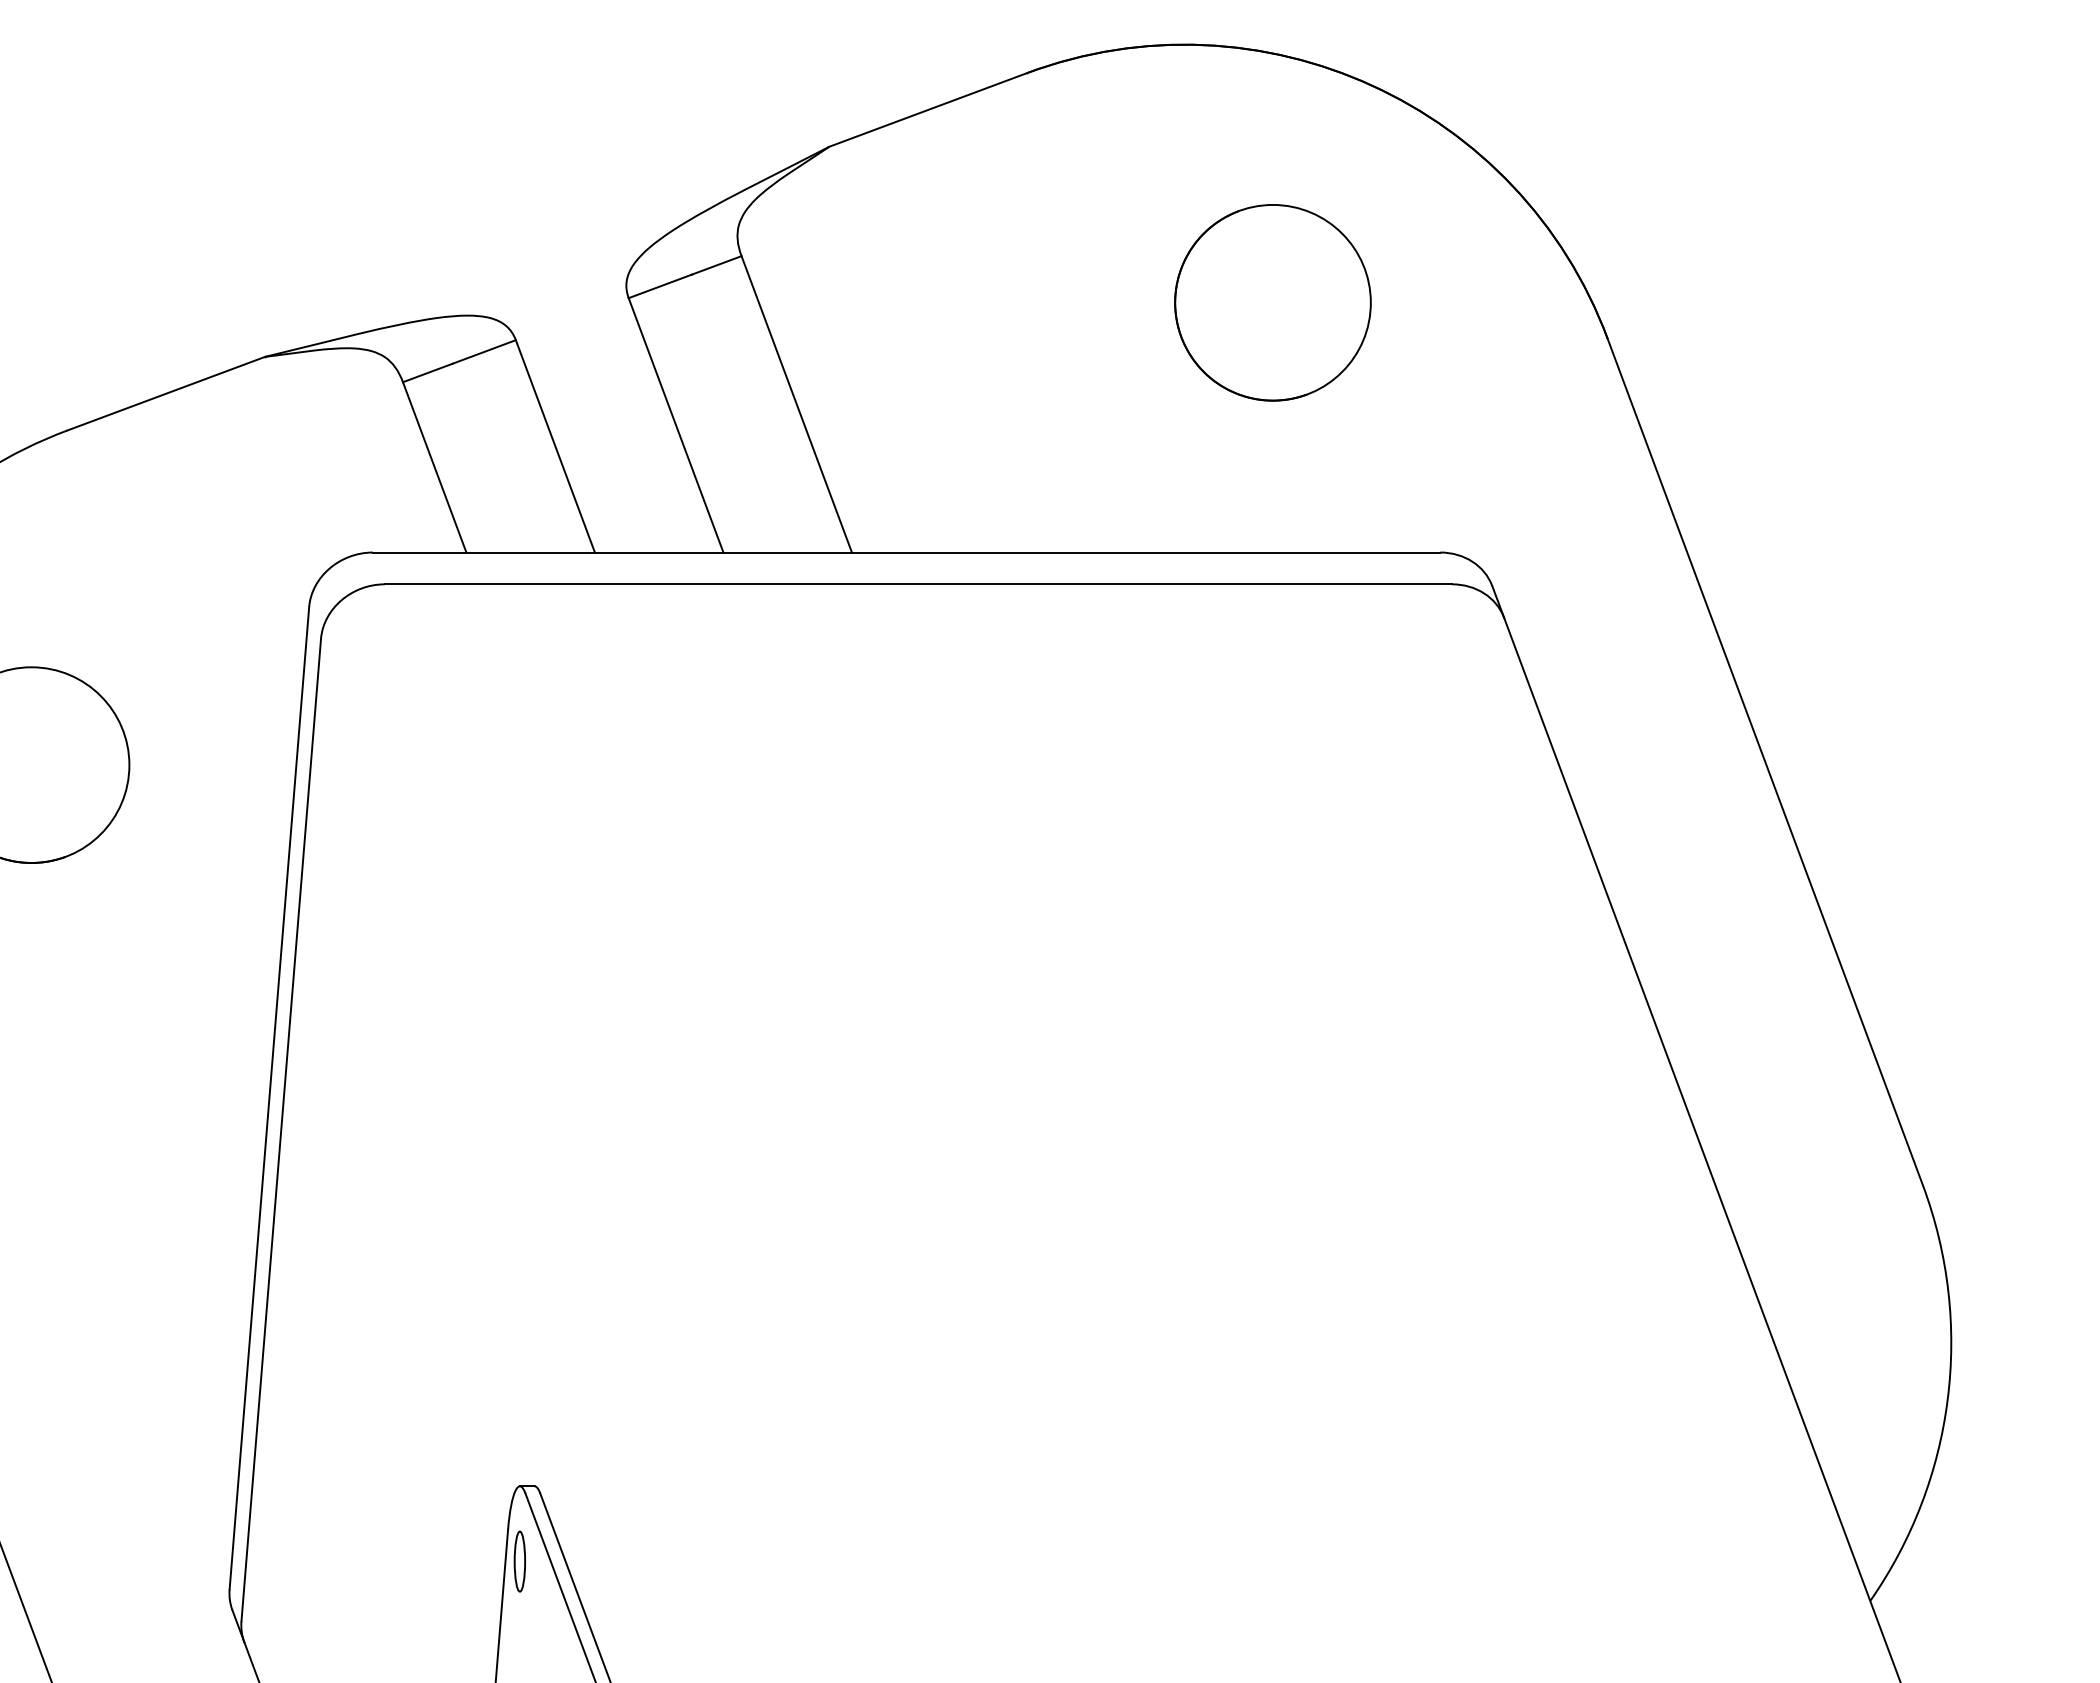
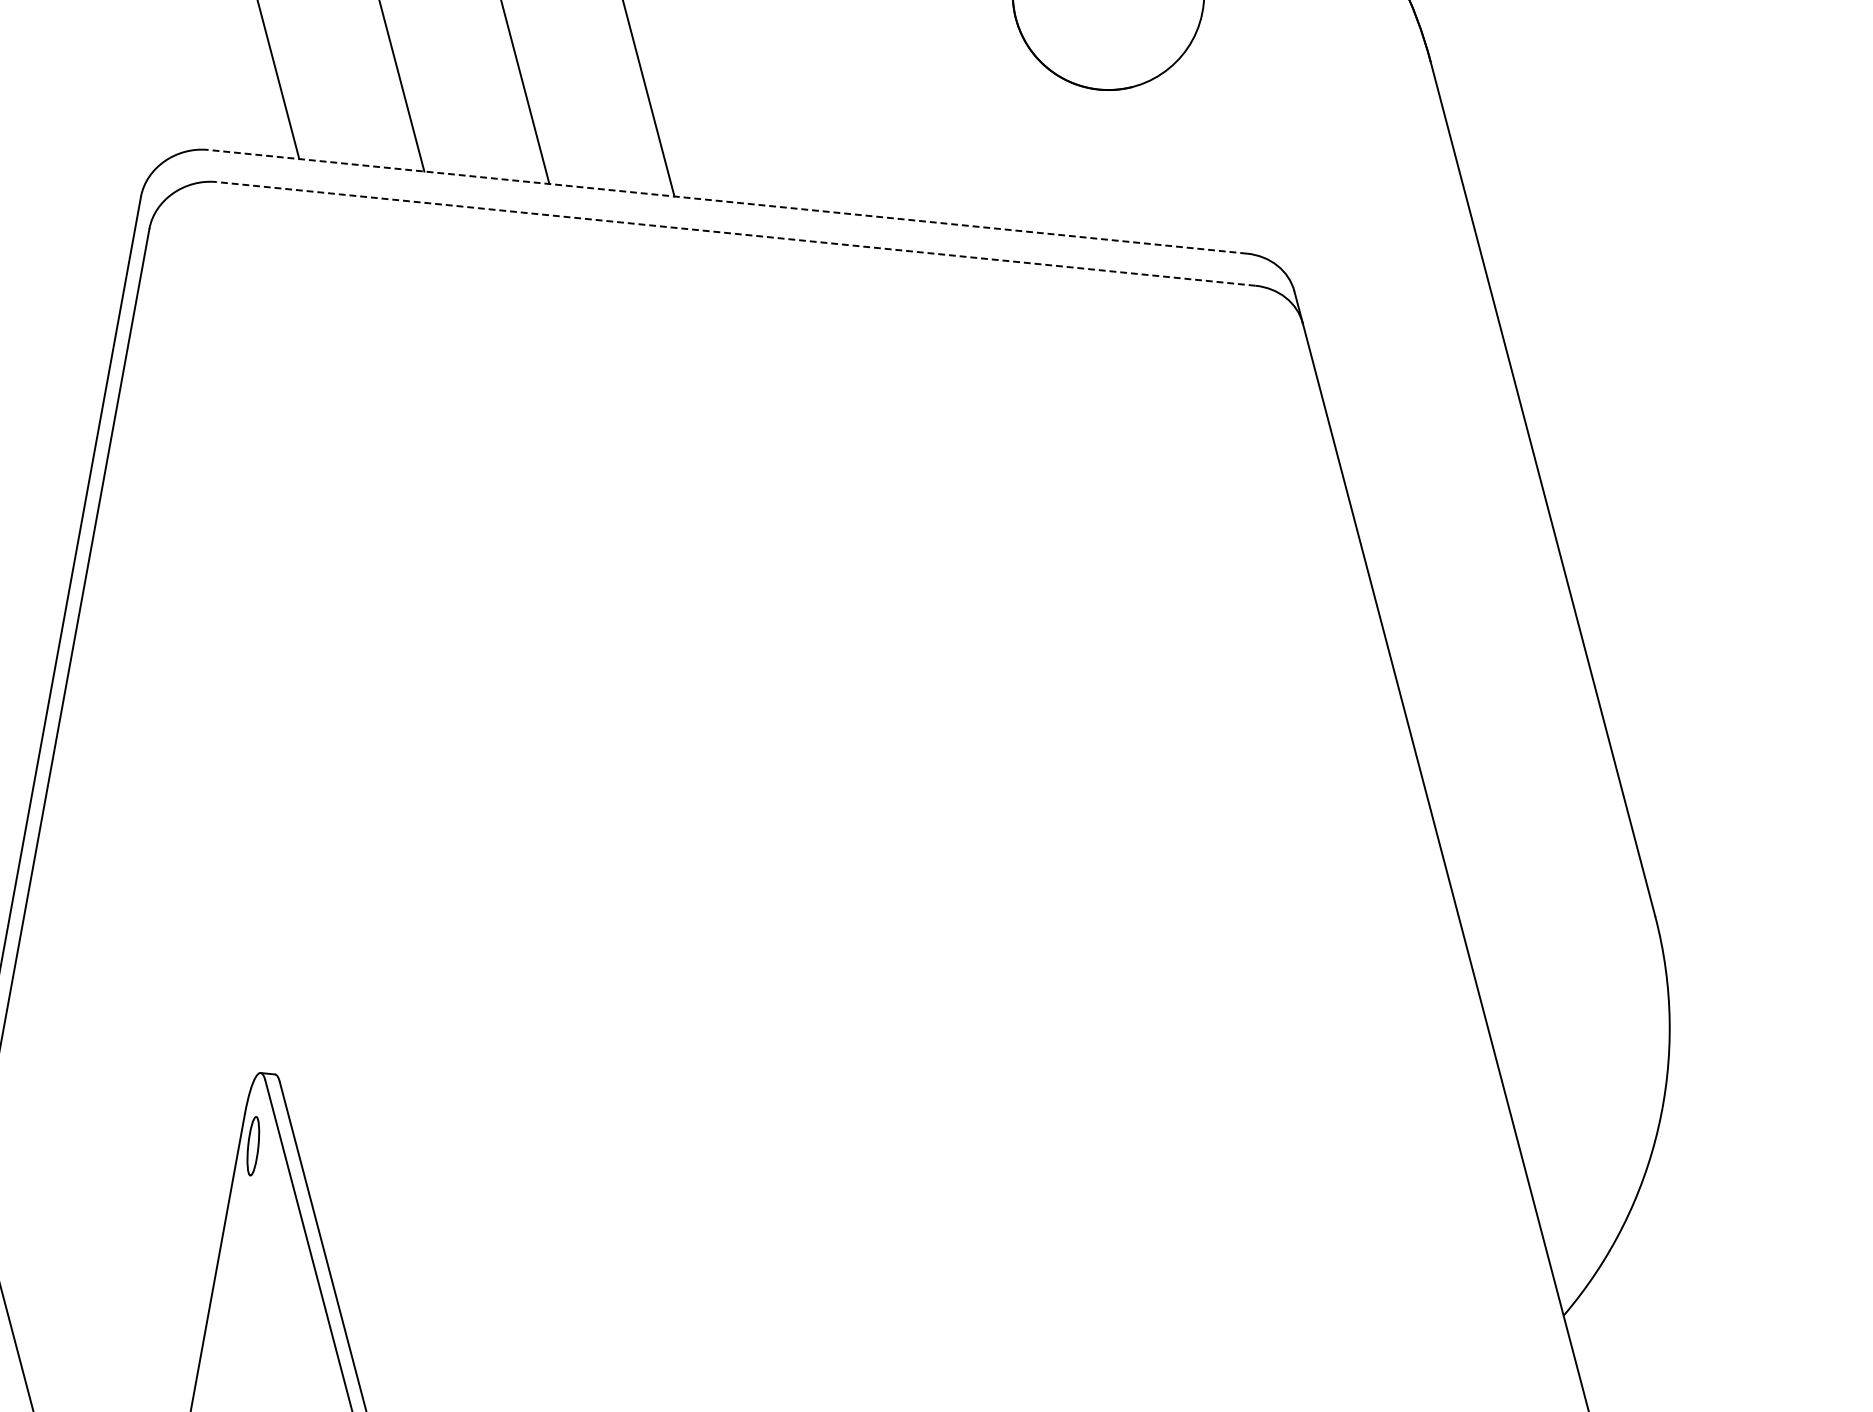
line: (906, 552) -> (727, 201), solid -> dashed
line: (918, 584) -> (736, 234), solid -> dashed

